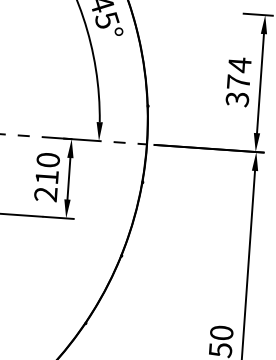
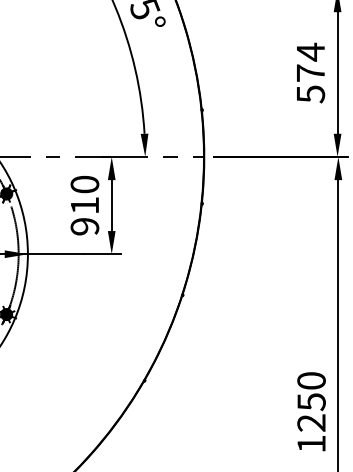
text: (237, 98) -> (310, 93), 374 -> 574
text: (46, 194) -> (85, 226), 210 -> 910

